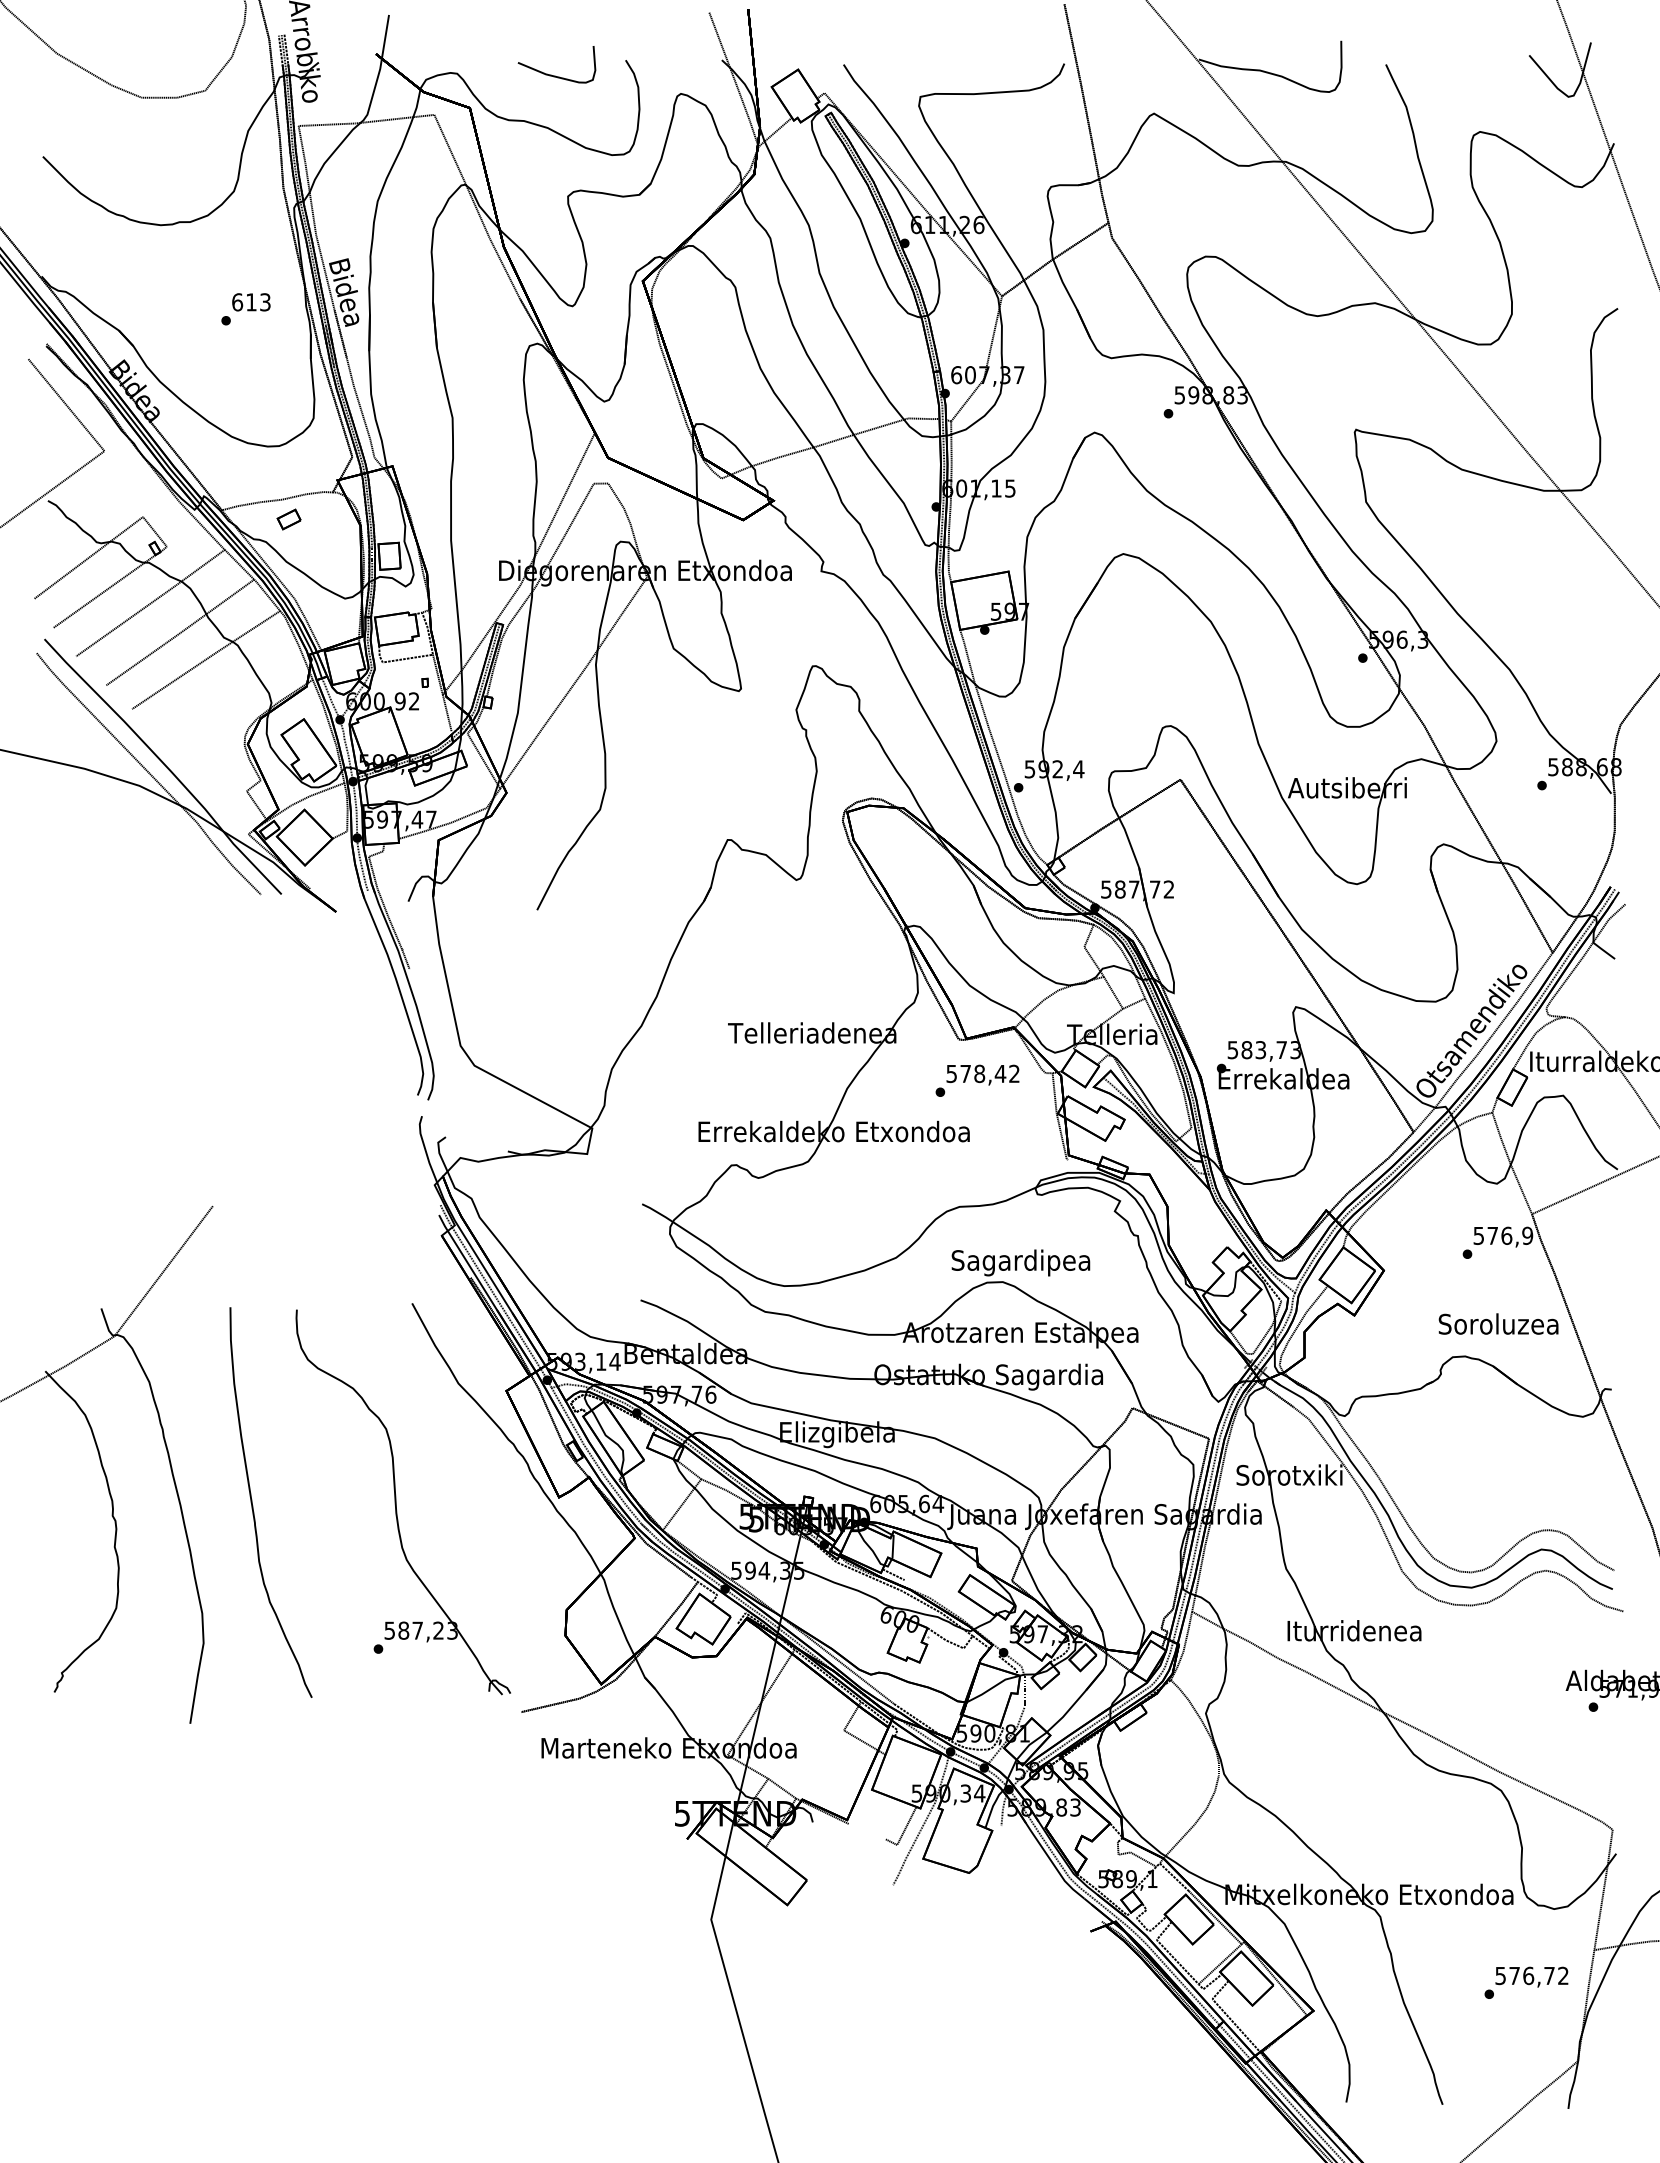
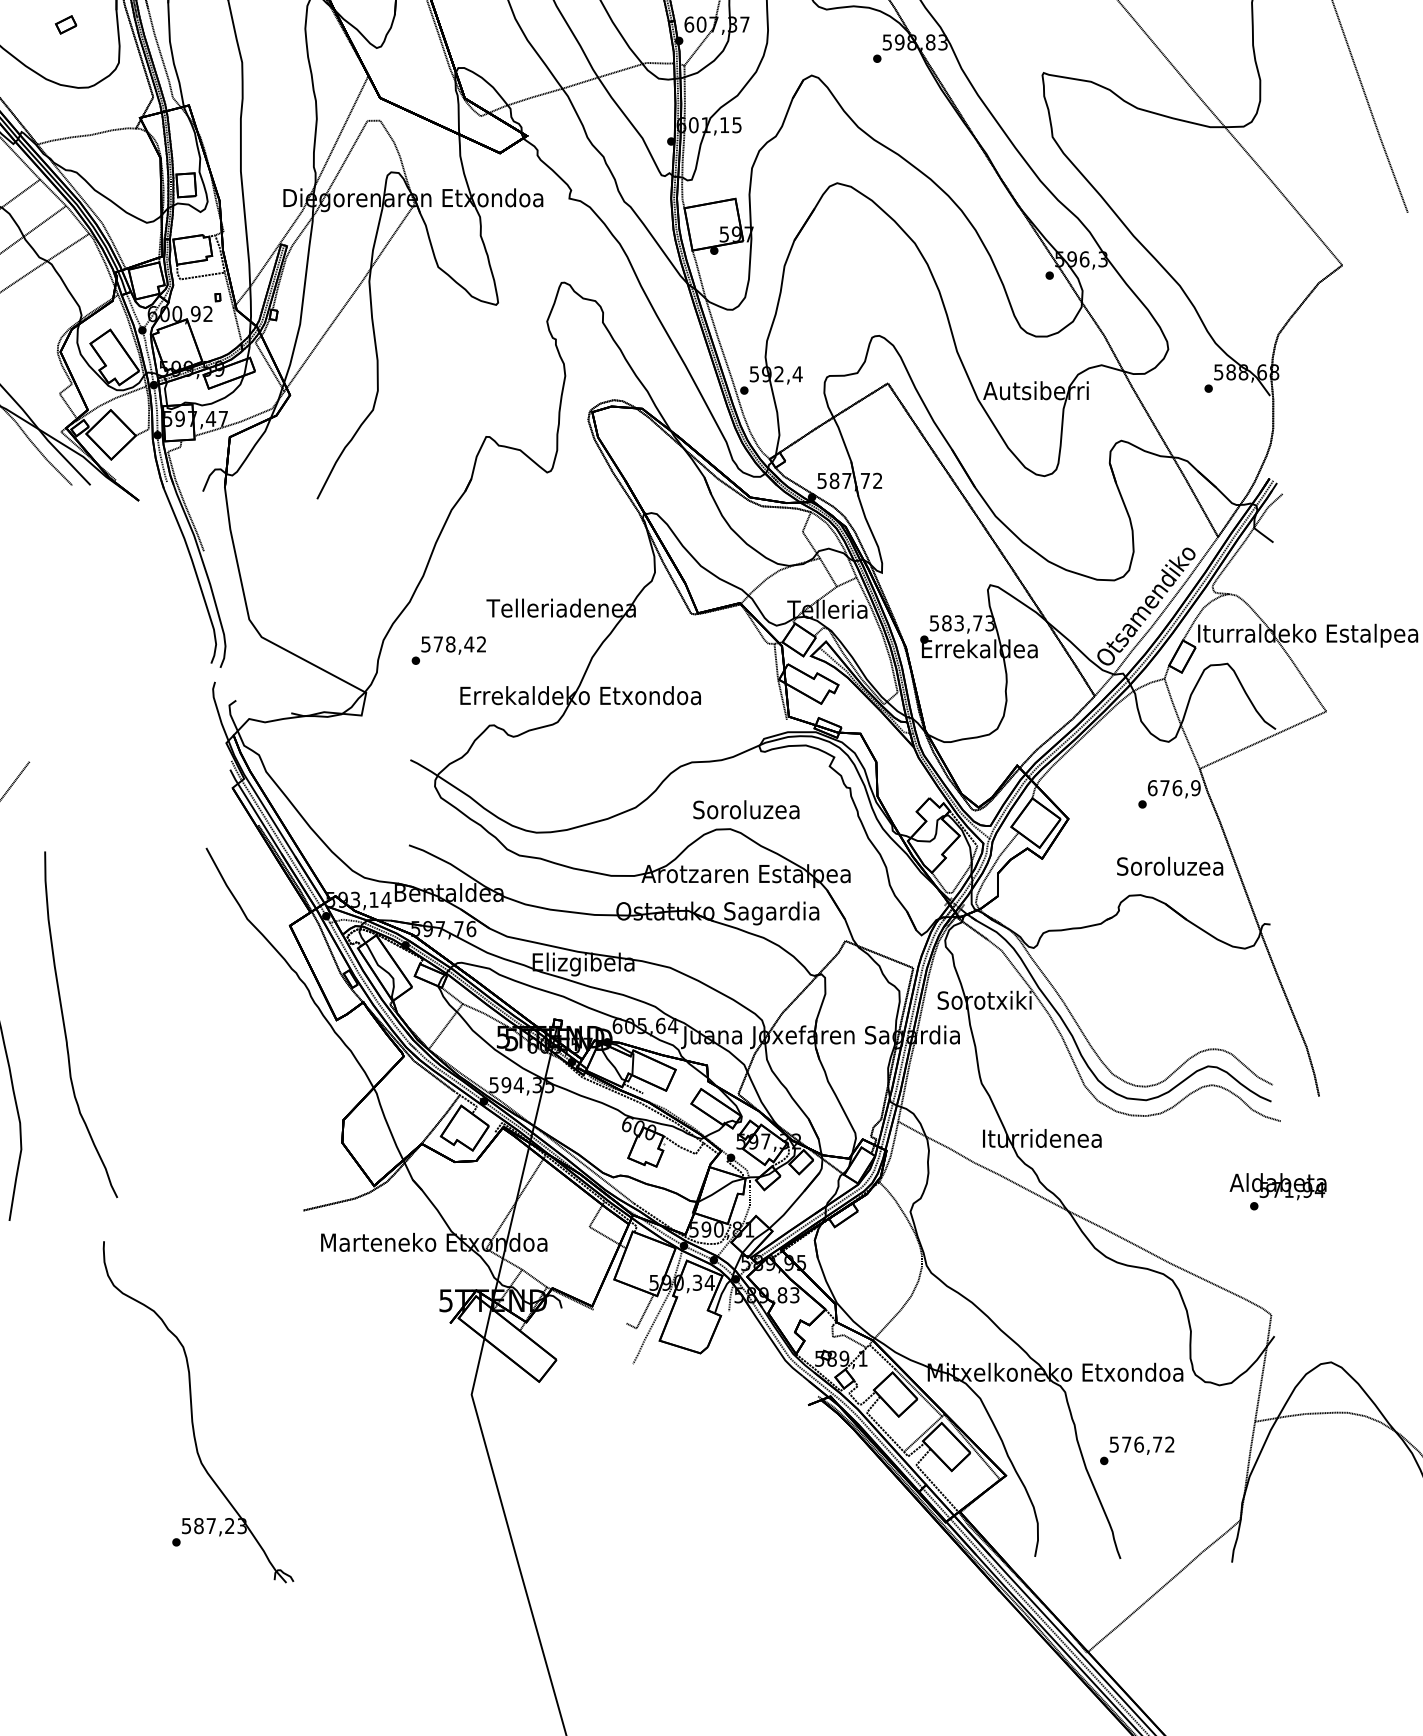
part: (288, 519) -> (65, 24), moved
text: (977, 1080) -> (448, 650), moved
text: (1478, 1235) -> (1152, 787), 576,9 -> 676,9
text: (1020, 1262) -> (745, 811), Sagardipea -> Soroluzea
part: (402, 1502) -> (197, 1412), moved
text: (1526, 1982) -> (1137, 1450), moved

